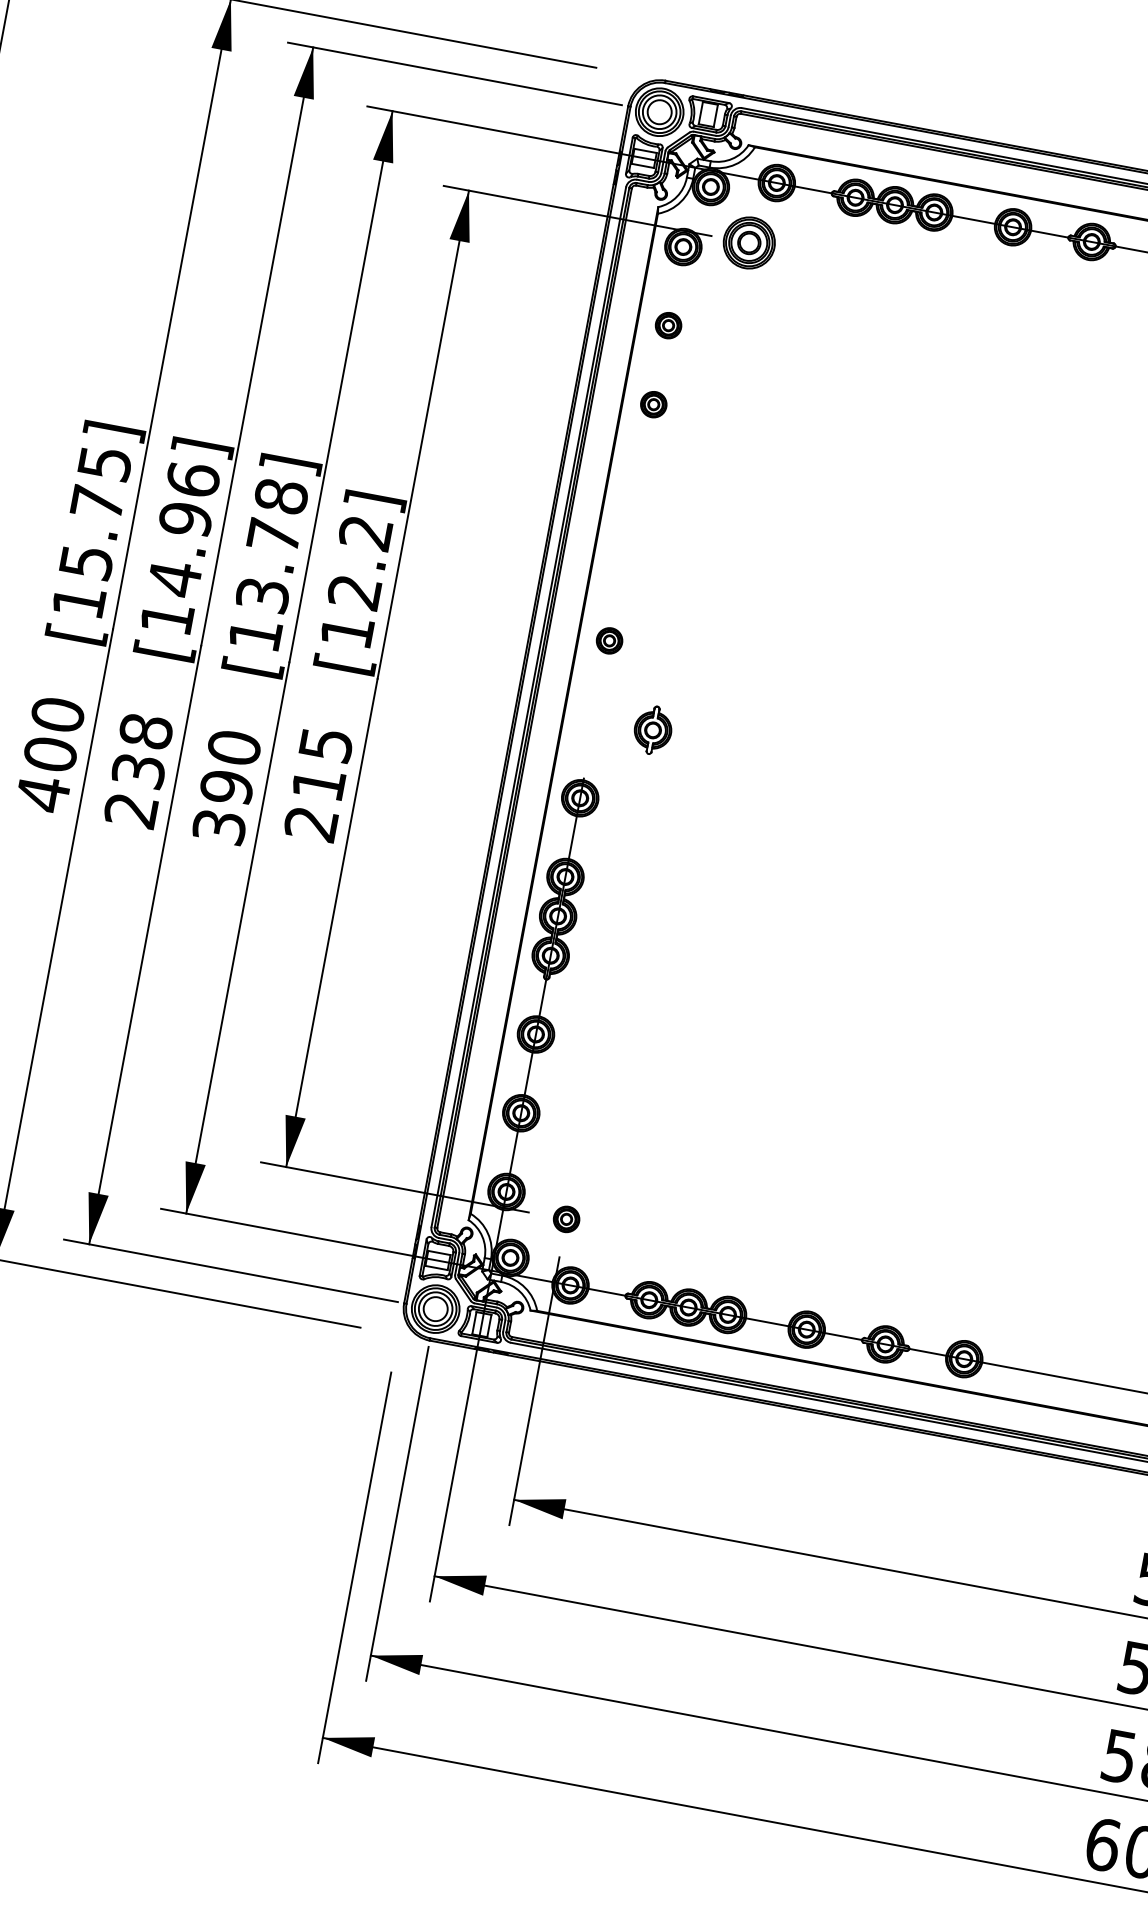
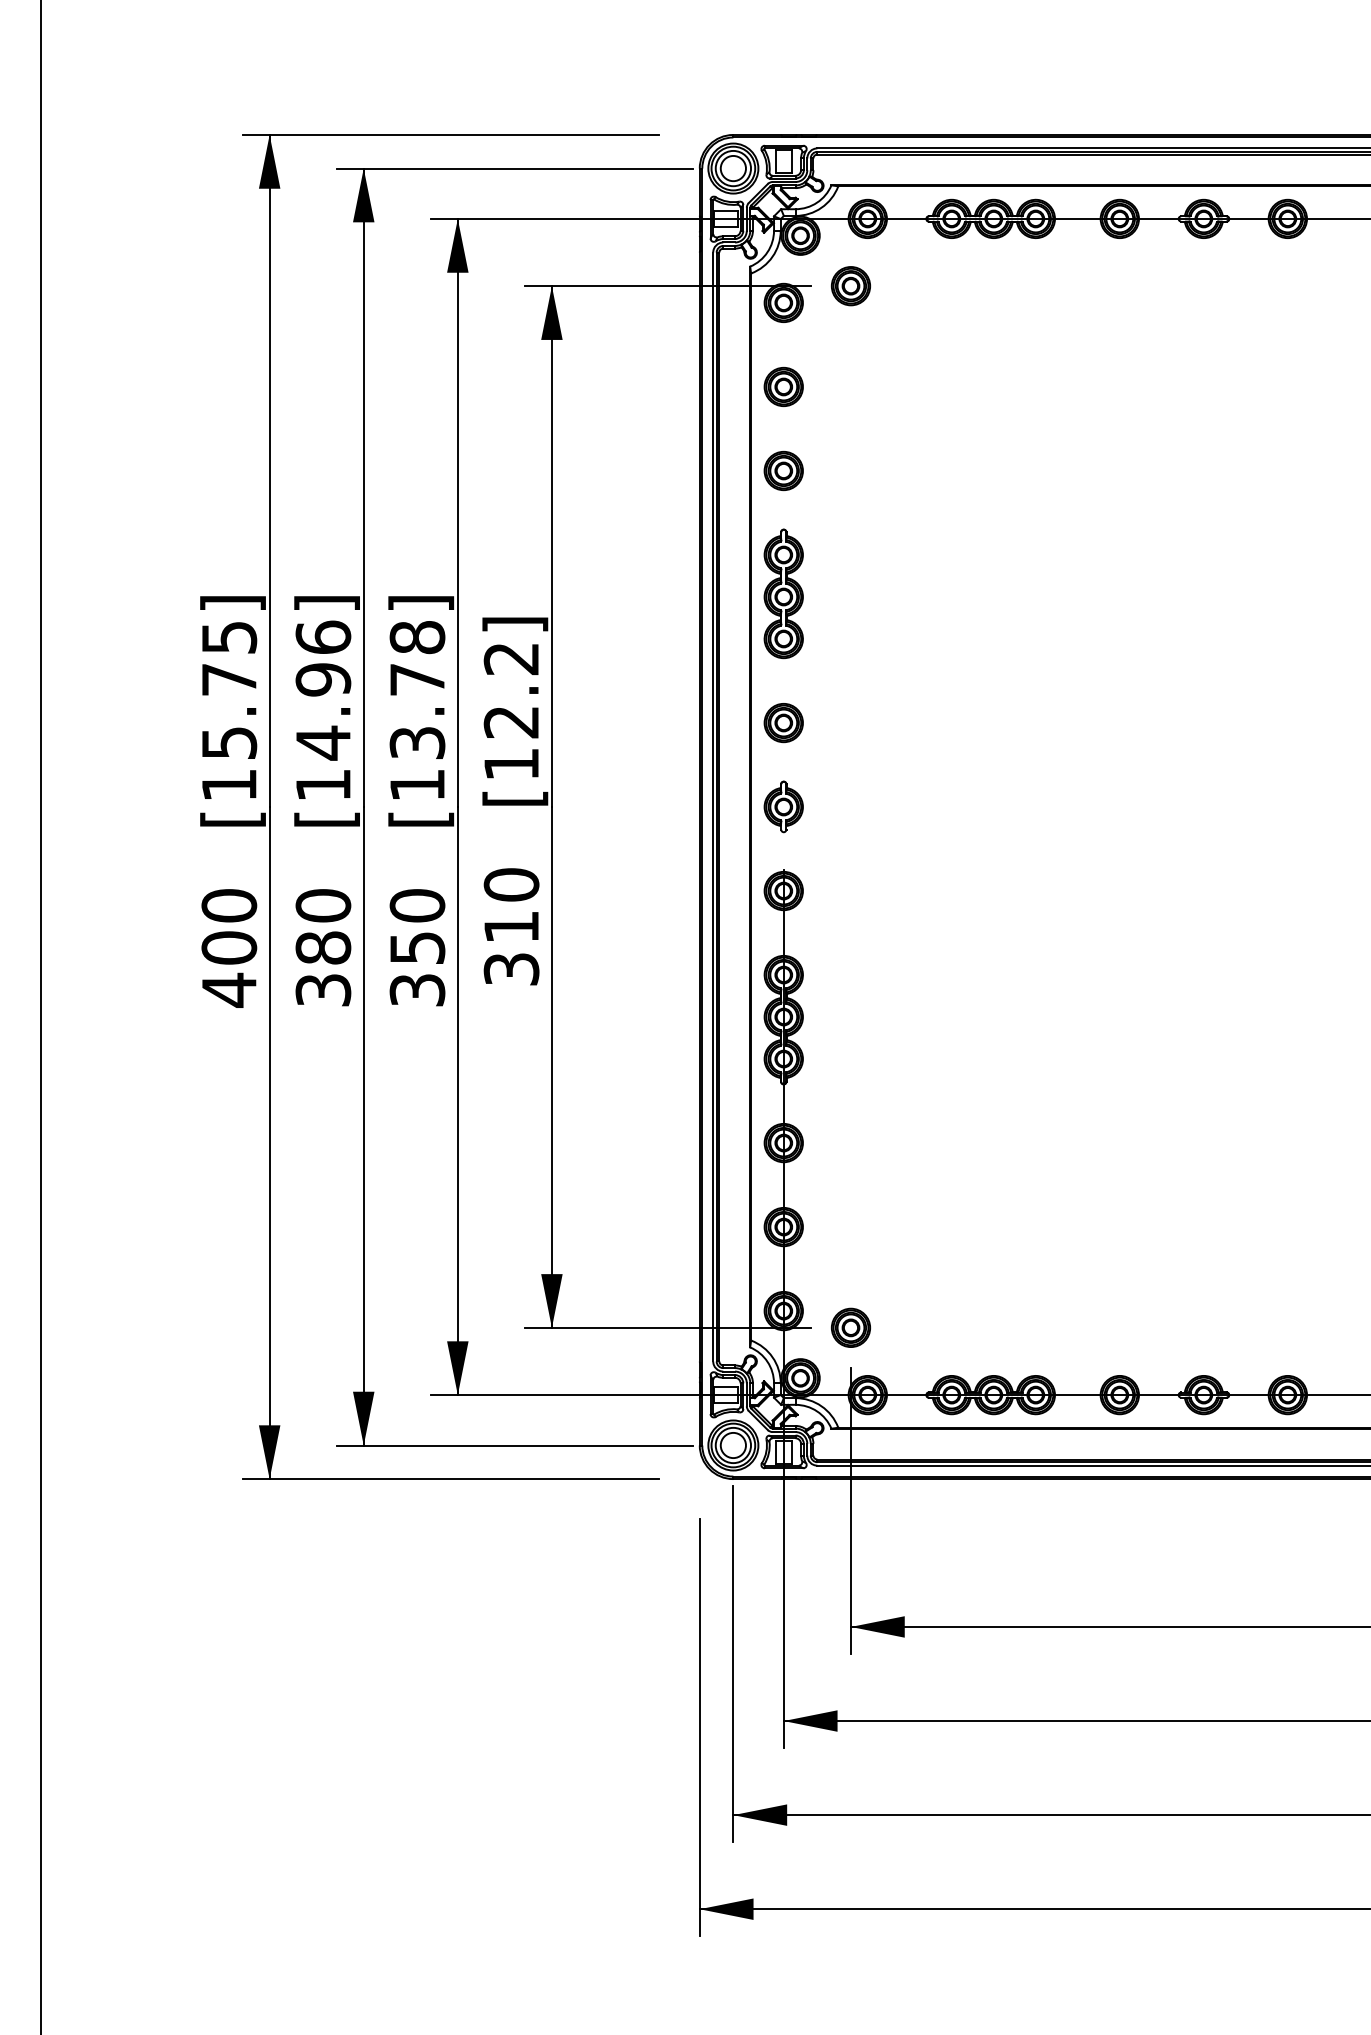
part: (748, 243) -> (850, 286), size x0.71
part: (668, 325) -> (783, 386), size x1.43
part: (653, 404) -> (783, 471), size x1.43
part: (632, 519) -> (783, 593), added
part: (609, 641) -> (783, 723), size x1.43
part: (652, 729) -> (783, 806), moved
text: (138, 770) -> (323, 947), 238 -> 380
text: (318, 783) -> (511, 926), 215 -> 310
text: (226, 786) -> (417, 947), 390 -> 350
part: (566, 1219) -> (850, 1327), size x1.43

